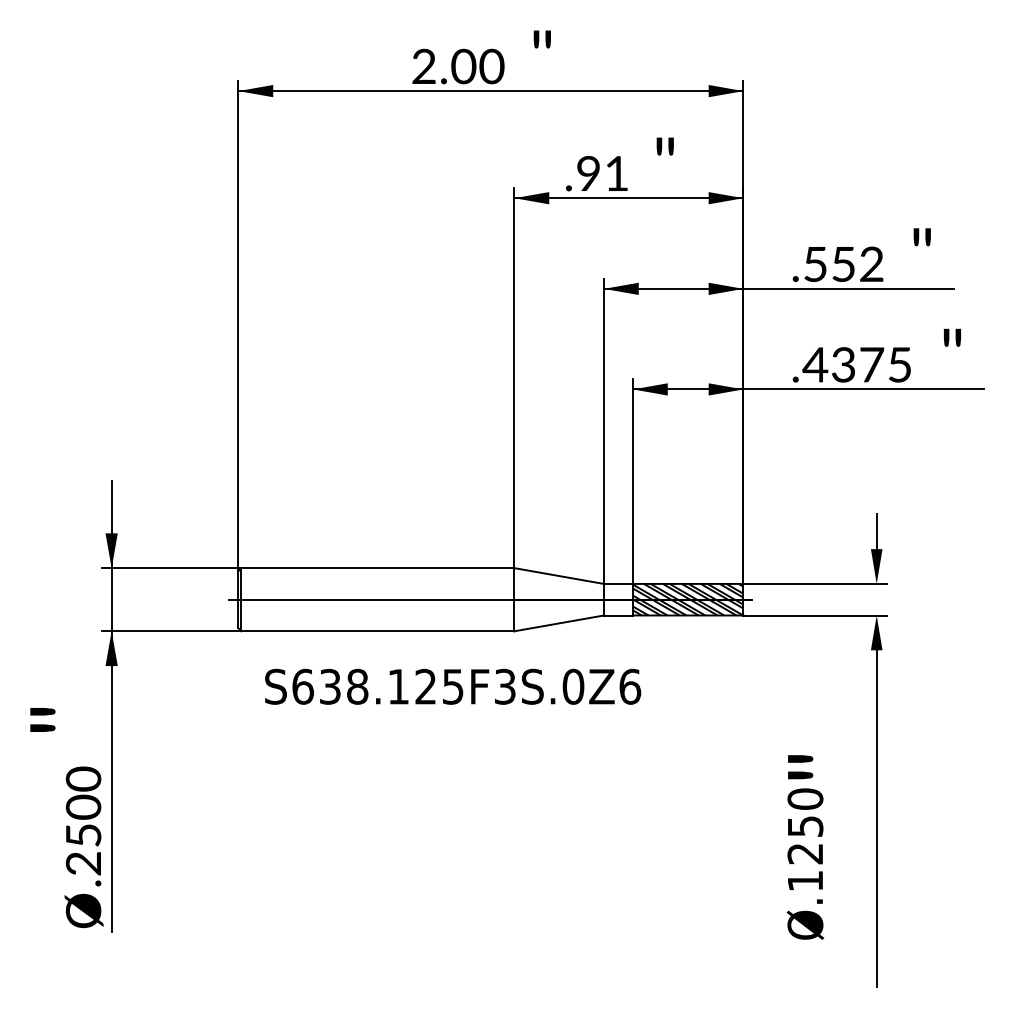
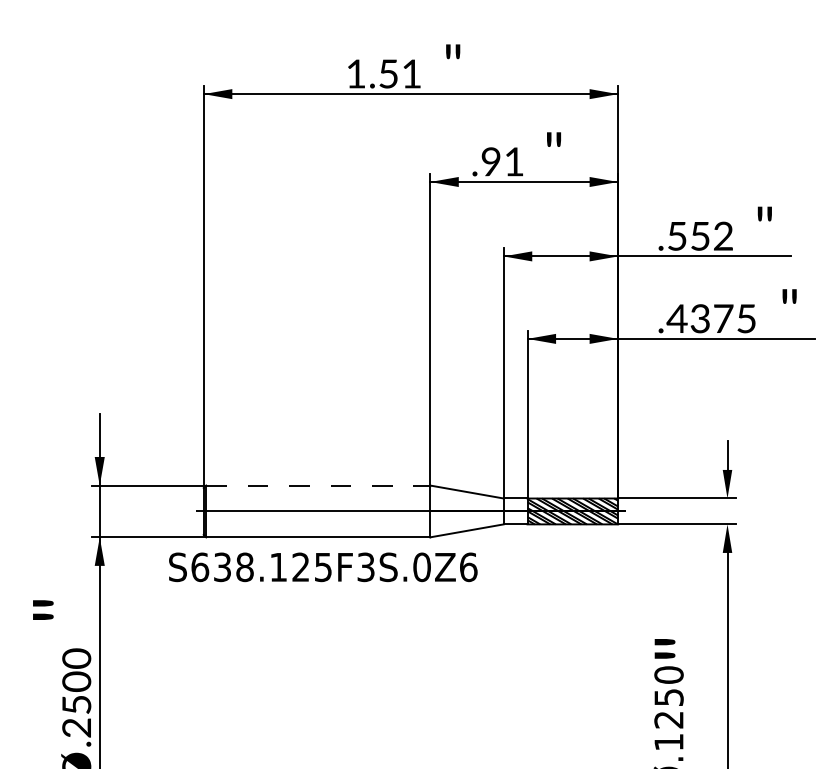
text: (458, 66) -> (384, 73), 2.00 -> 1.51
line: (378, 568) -> (318, 485), solid -> dashed
text: (453, 686) -> (323, 567), moved

